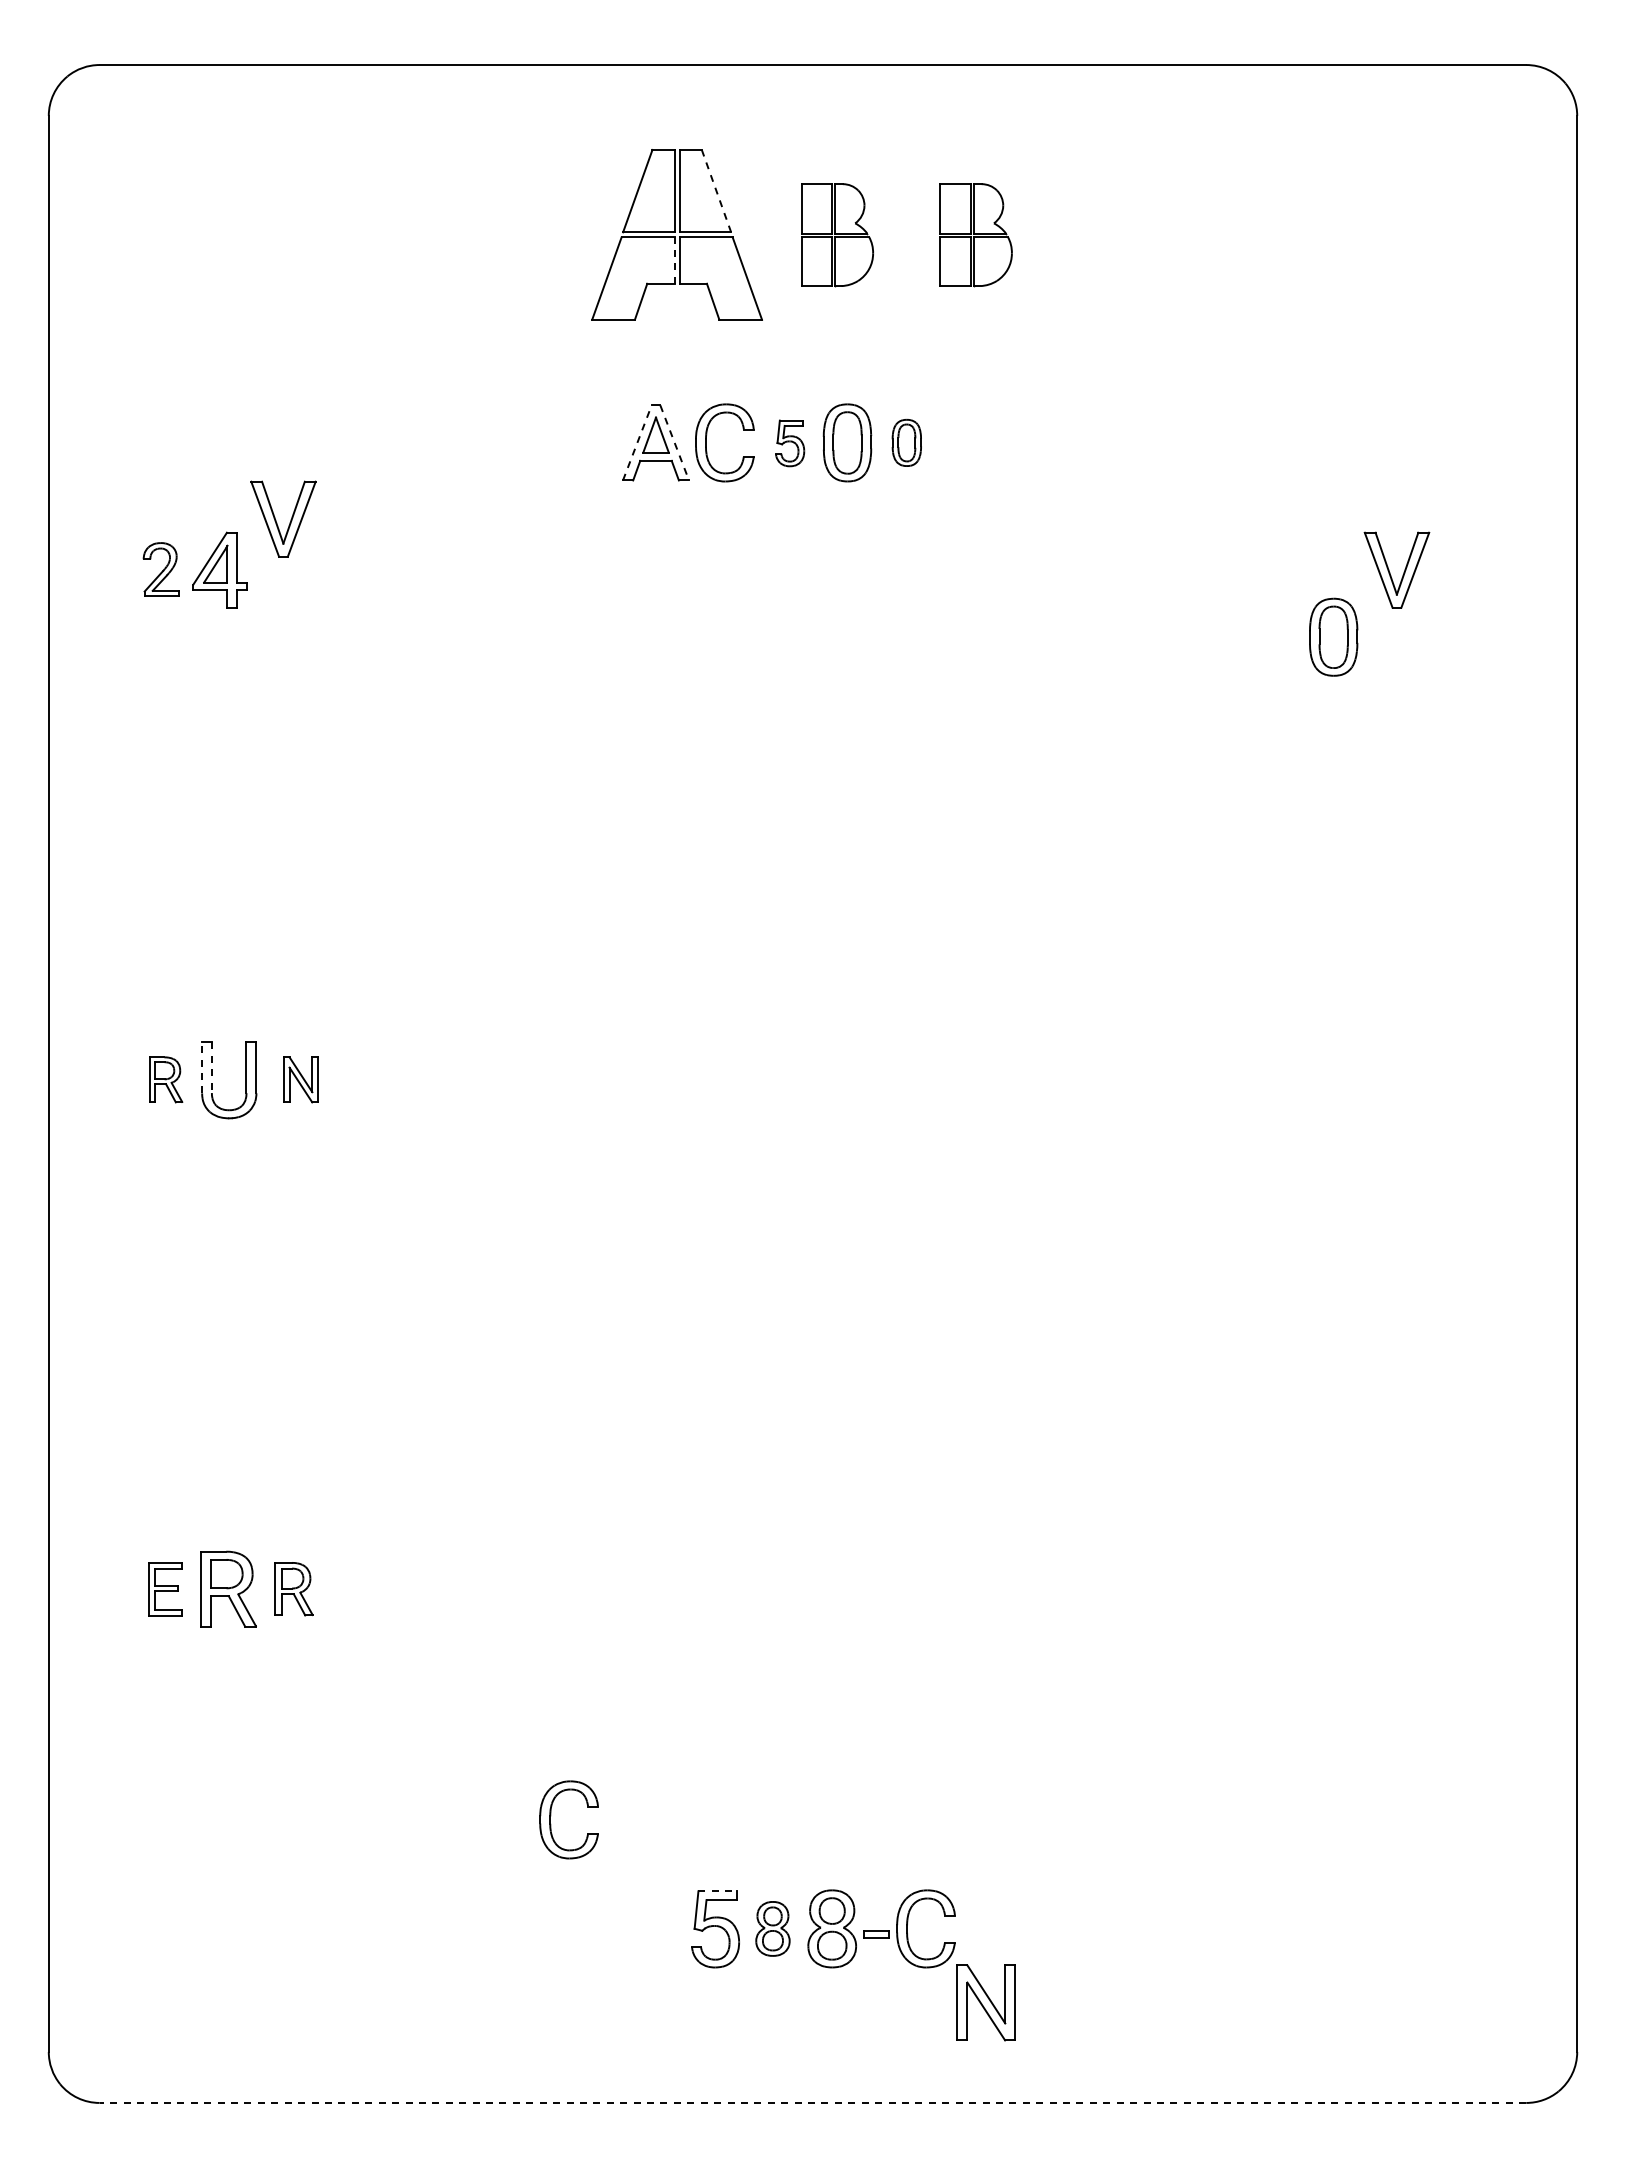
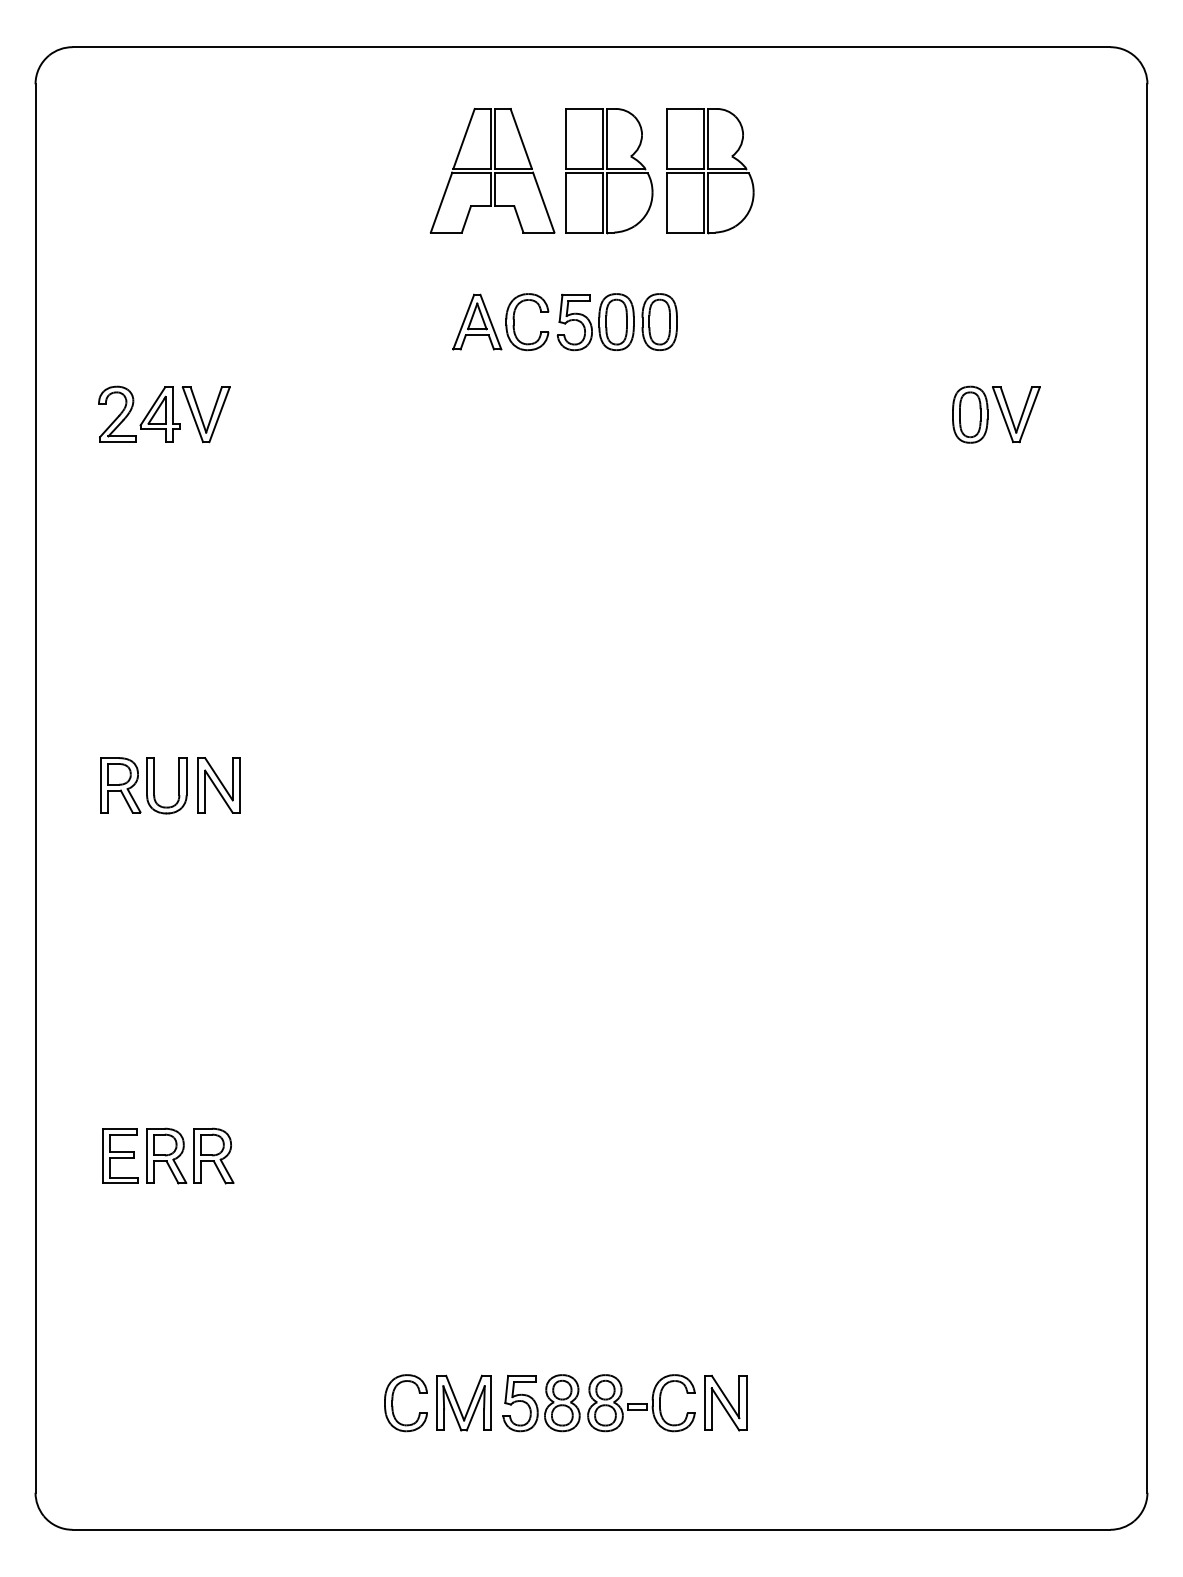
line: (716, 191) -> (521, 139), dashed -> solid
part: (837, 235) -> (609, 171), size x1.67
part: (975, 235) -> (709, 171), size x1.67
line: (674, 260) -> (490, 189), dashed -> solid
line: (637, 442) -> (463, 321), dashed -> solid
part: (906, 442) -> (659, 321), size x1.67
line: (674, 443) -> (490, 322), dashed -> solid
part: (789, 443) -> (574, 322), size x1.67
part: (290, 519) -> (211, 414), moved
part: (161, 569) -> (117, 414), size x1.43
part: (1333, 636) -> (970, 414), moved
line: (202, 1067) -> (147, 776), dashed -> solid
line: (211, 1068) -> (153, 777), dashed -> solid
part: (165, 1079) -> (120, 785), size x1.67
part: (300, 1079) -> (218, 785), size x1.67
part: (293, 1588) -> (213, 1155), size x1.43
part: (164, 1589) -> (119, 1156), size x1.43
part: (551, 1815) -> (393, 1399), moved
line: (718, 1891) -> (522, 1375), dashed -> solid
part: (772, 1928) -> (562, 1402), size x1.43
part: (630, 1931) -> (458, 1405), added
part: (985, 2002) -> (724, 1402), moved
line: (812, 2102) -> (591, 1529), dashed -> solid

